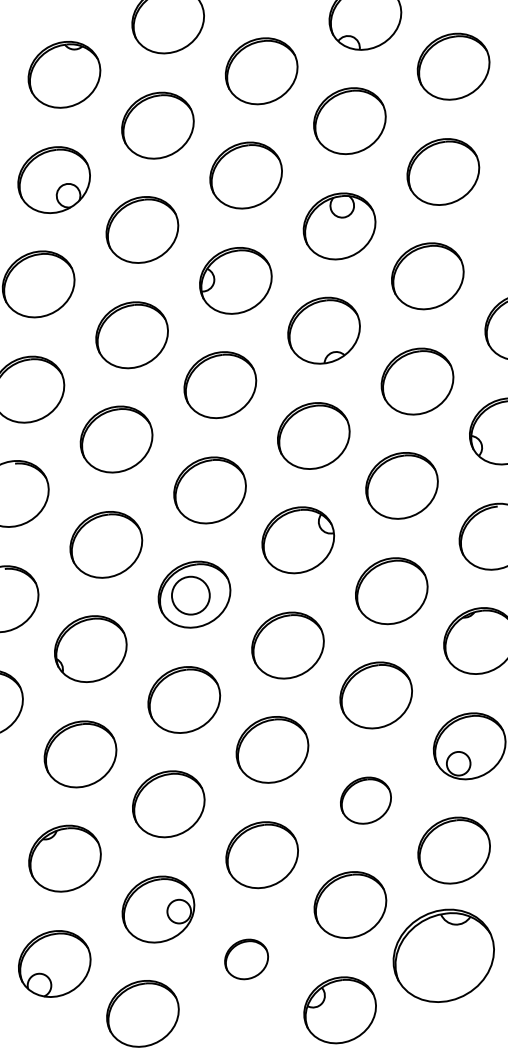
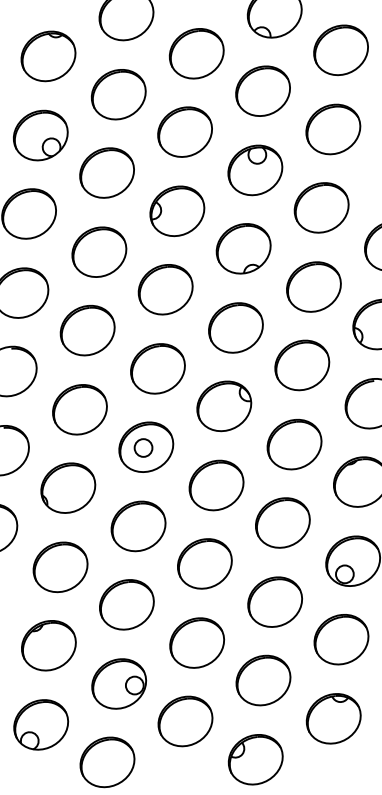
circle: (190, 595) -> (143, 447), size x0.62
part: (365, 800) -> (274, 601), size x1.43
part: (443, 955) -> (333, 718), size x0.71
part: (246, 959) -> (185, 721), size x1.67

